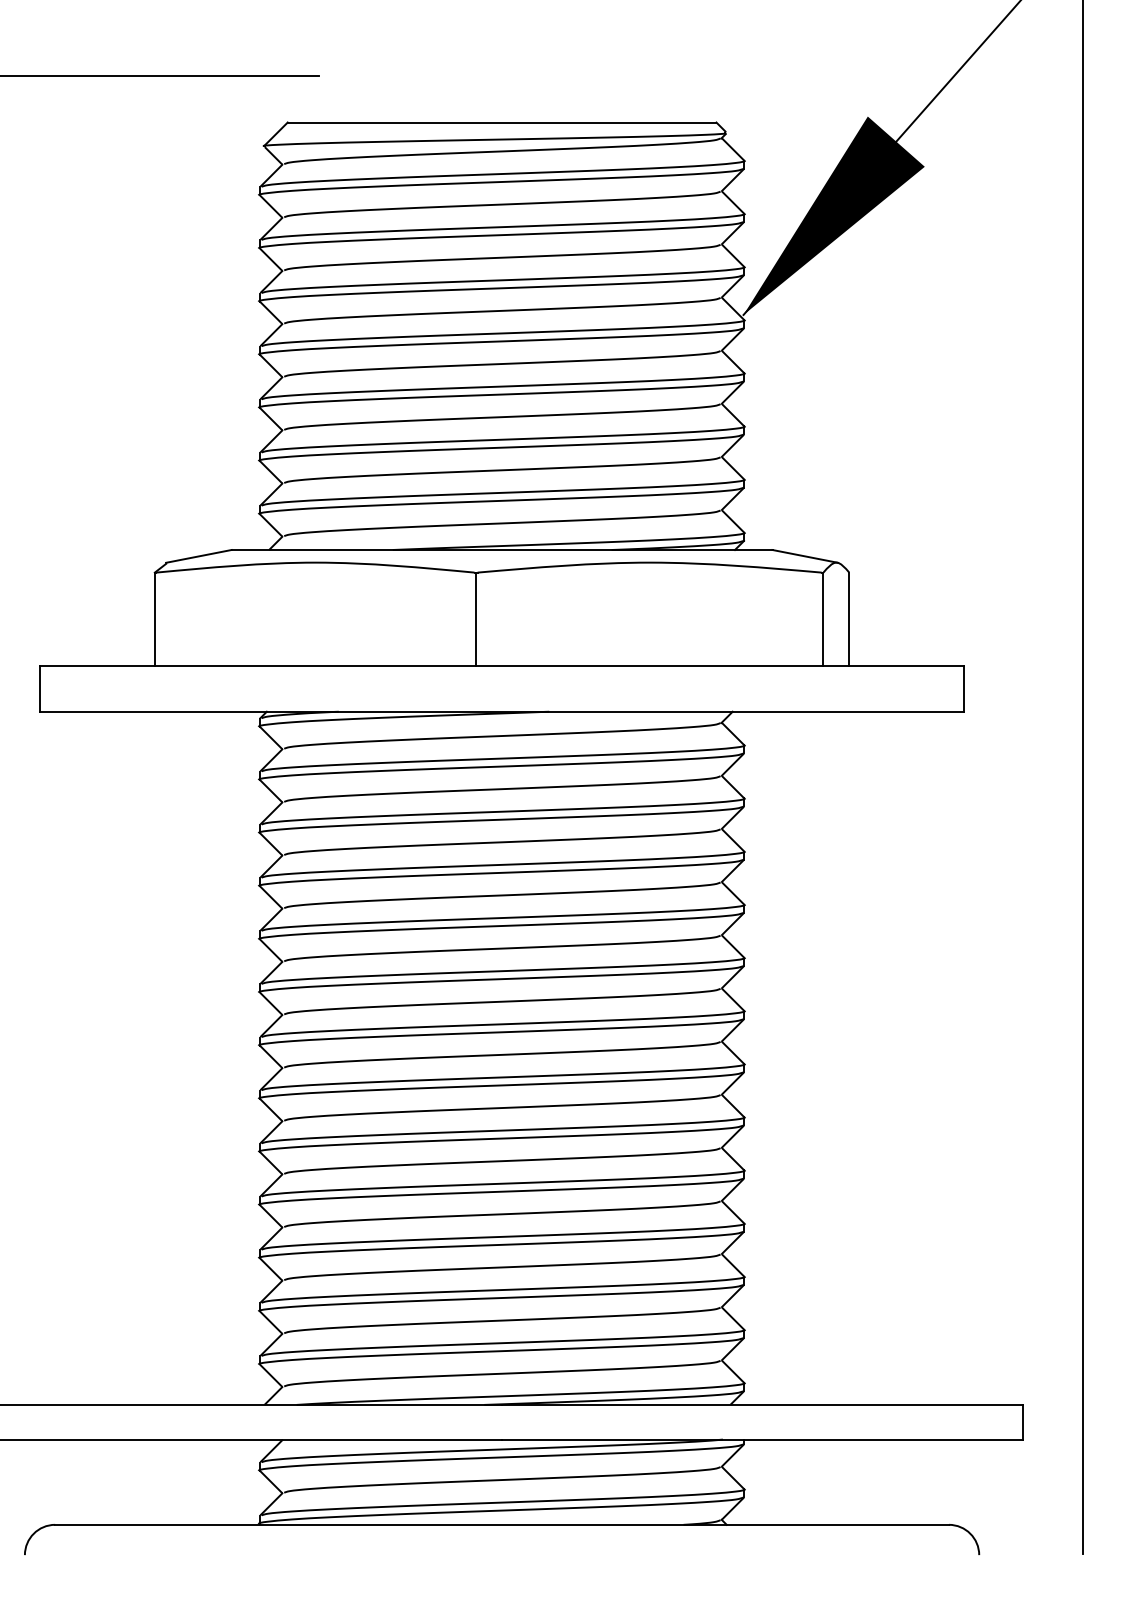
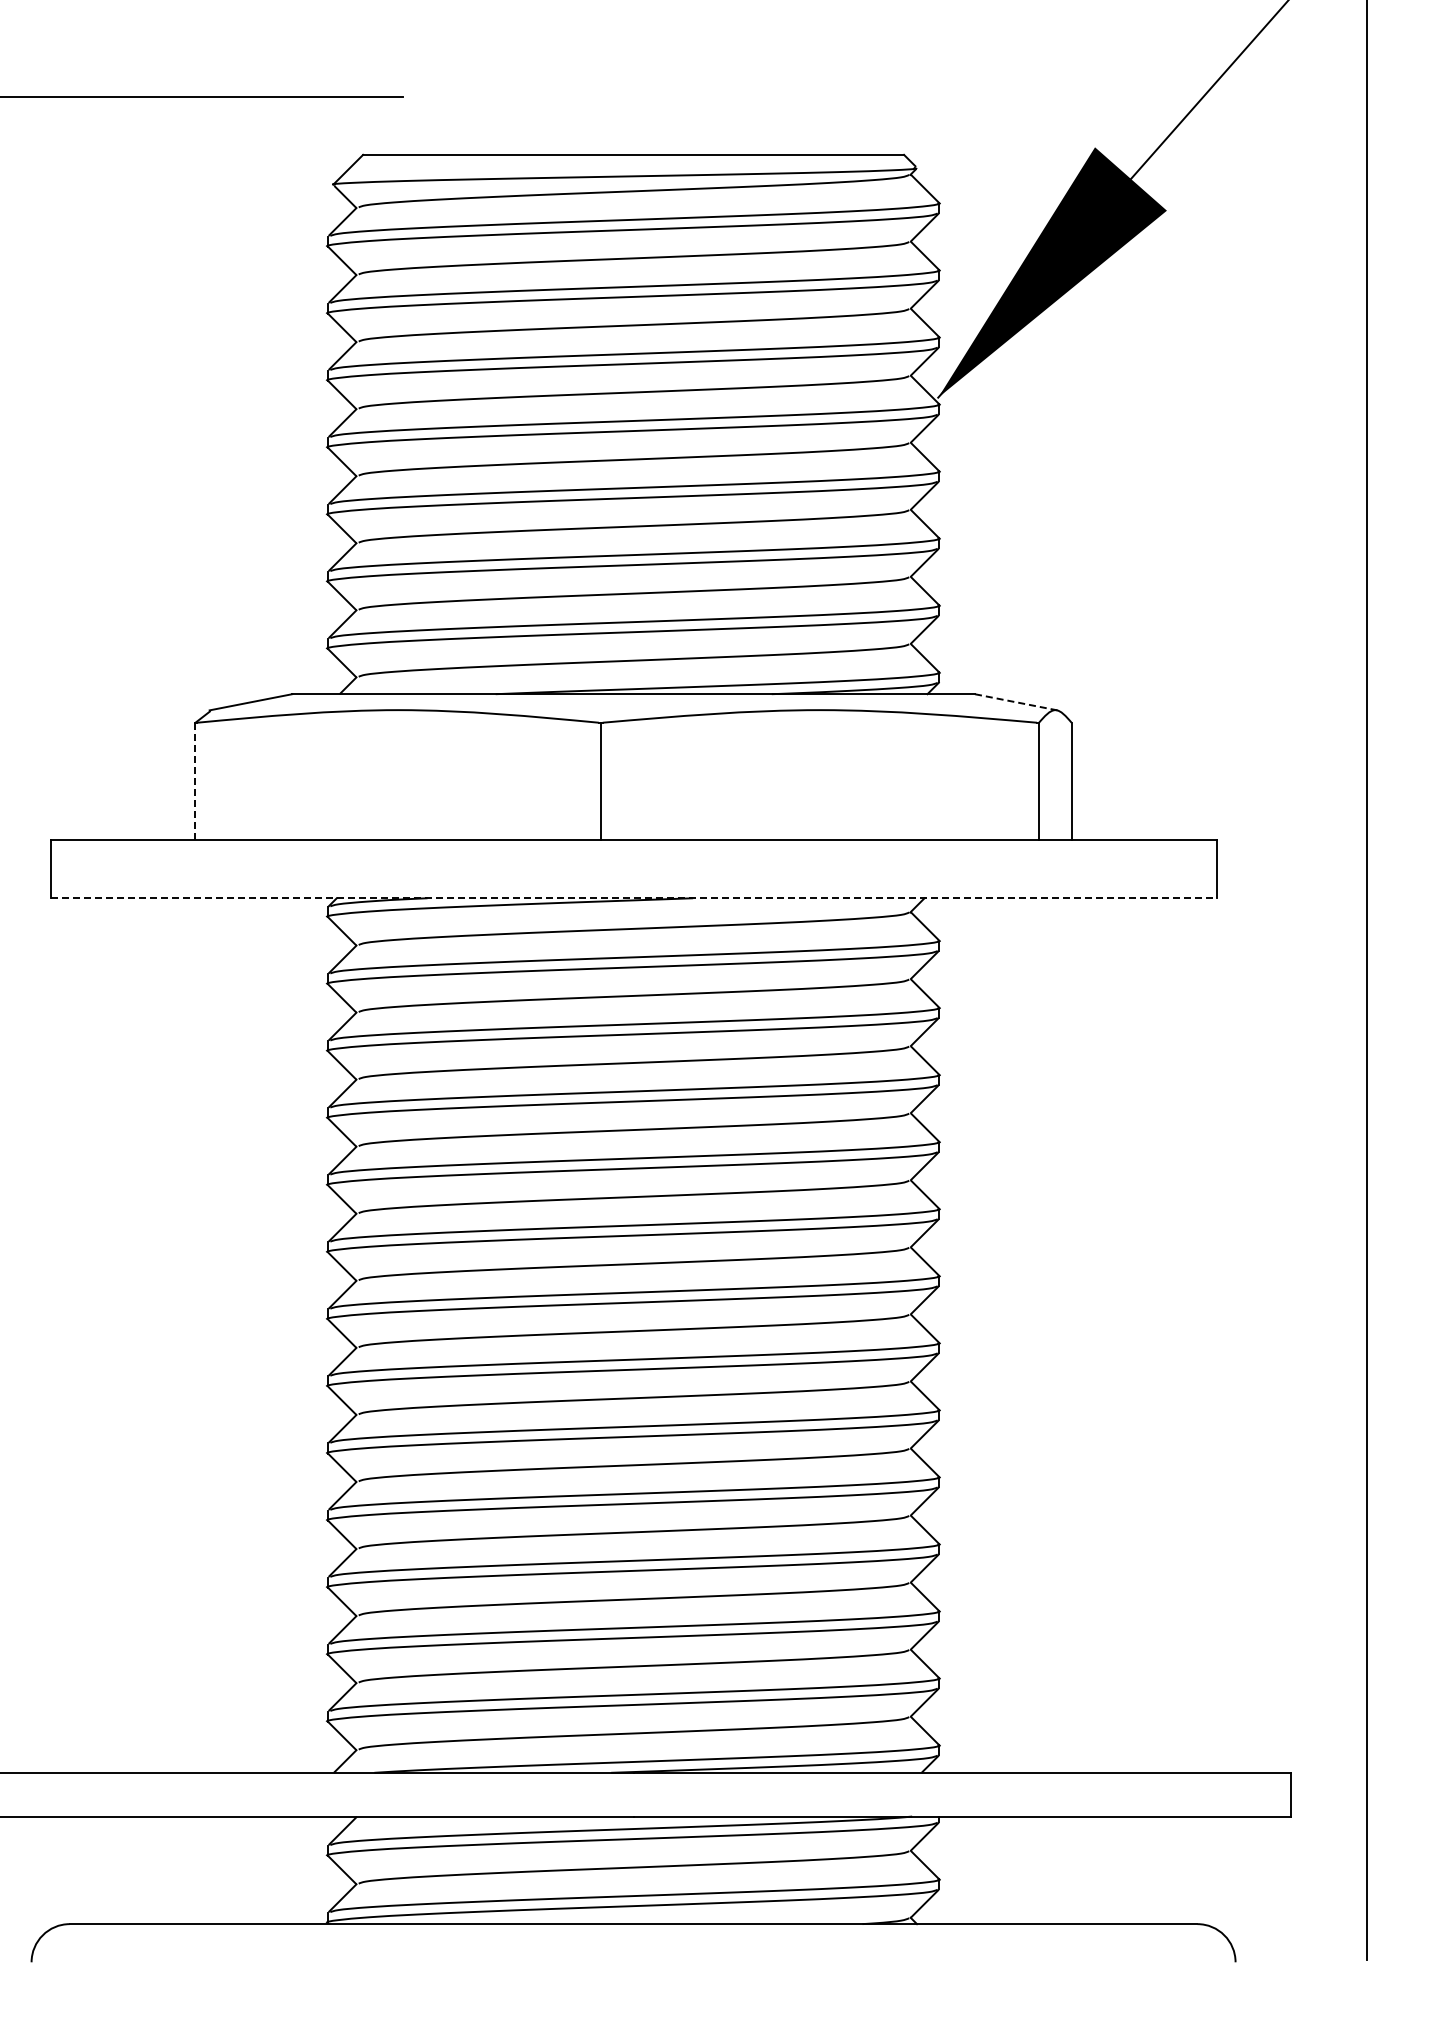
line: (804, 556) -> (1015, 702), solid -> dashed
line: (154, 619) -> (195, 781), solid -> dashed
line: (502, 711) -> (634, 898), solid -> dashed

